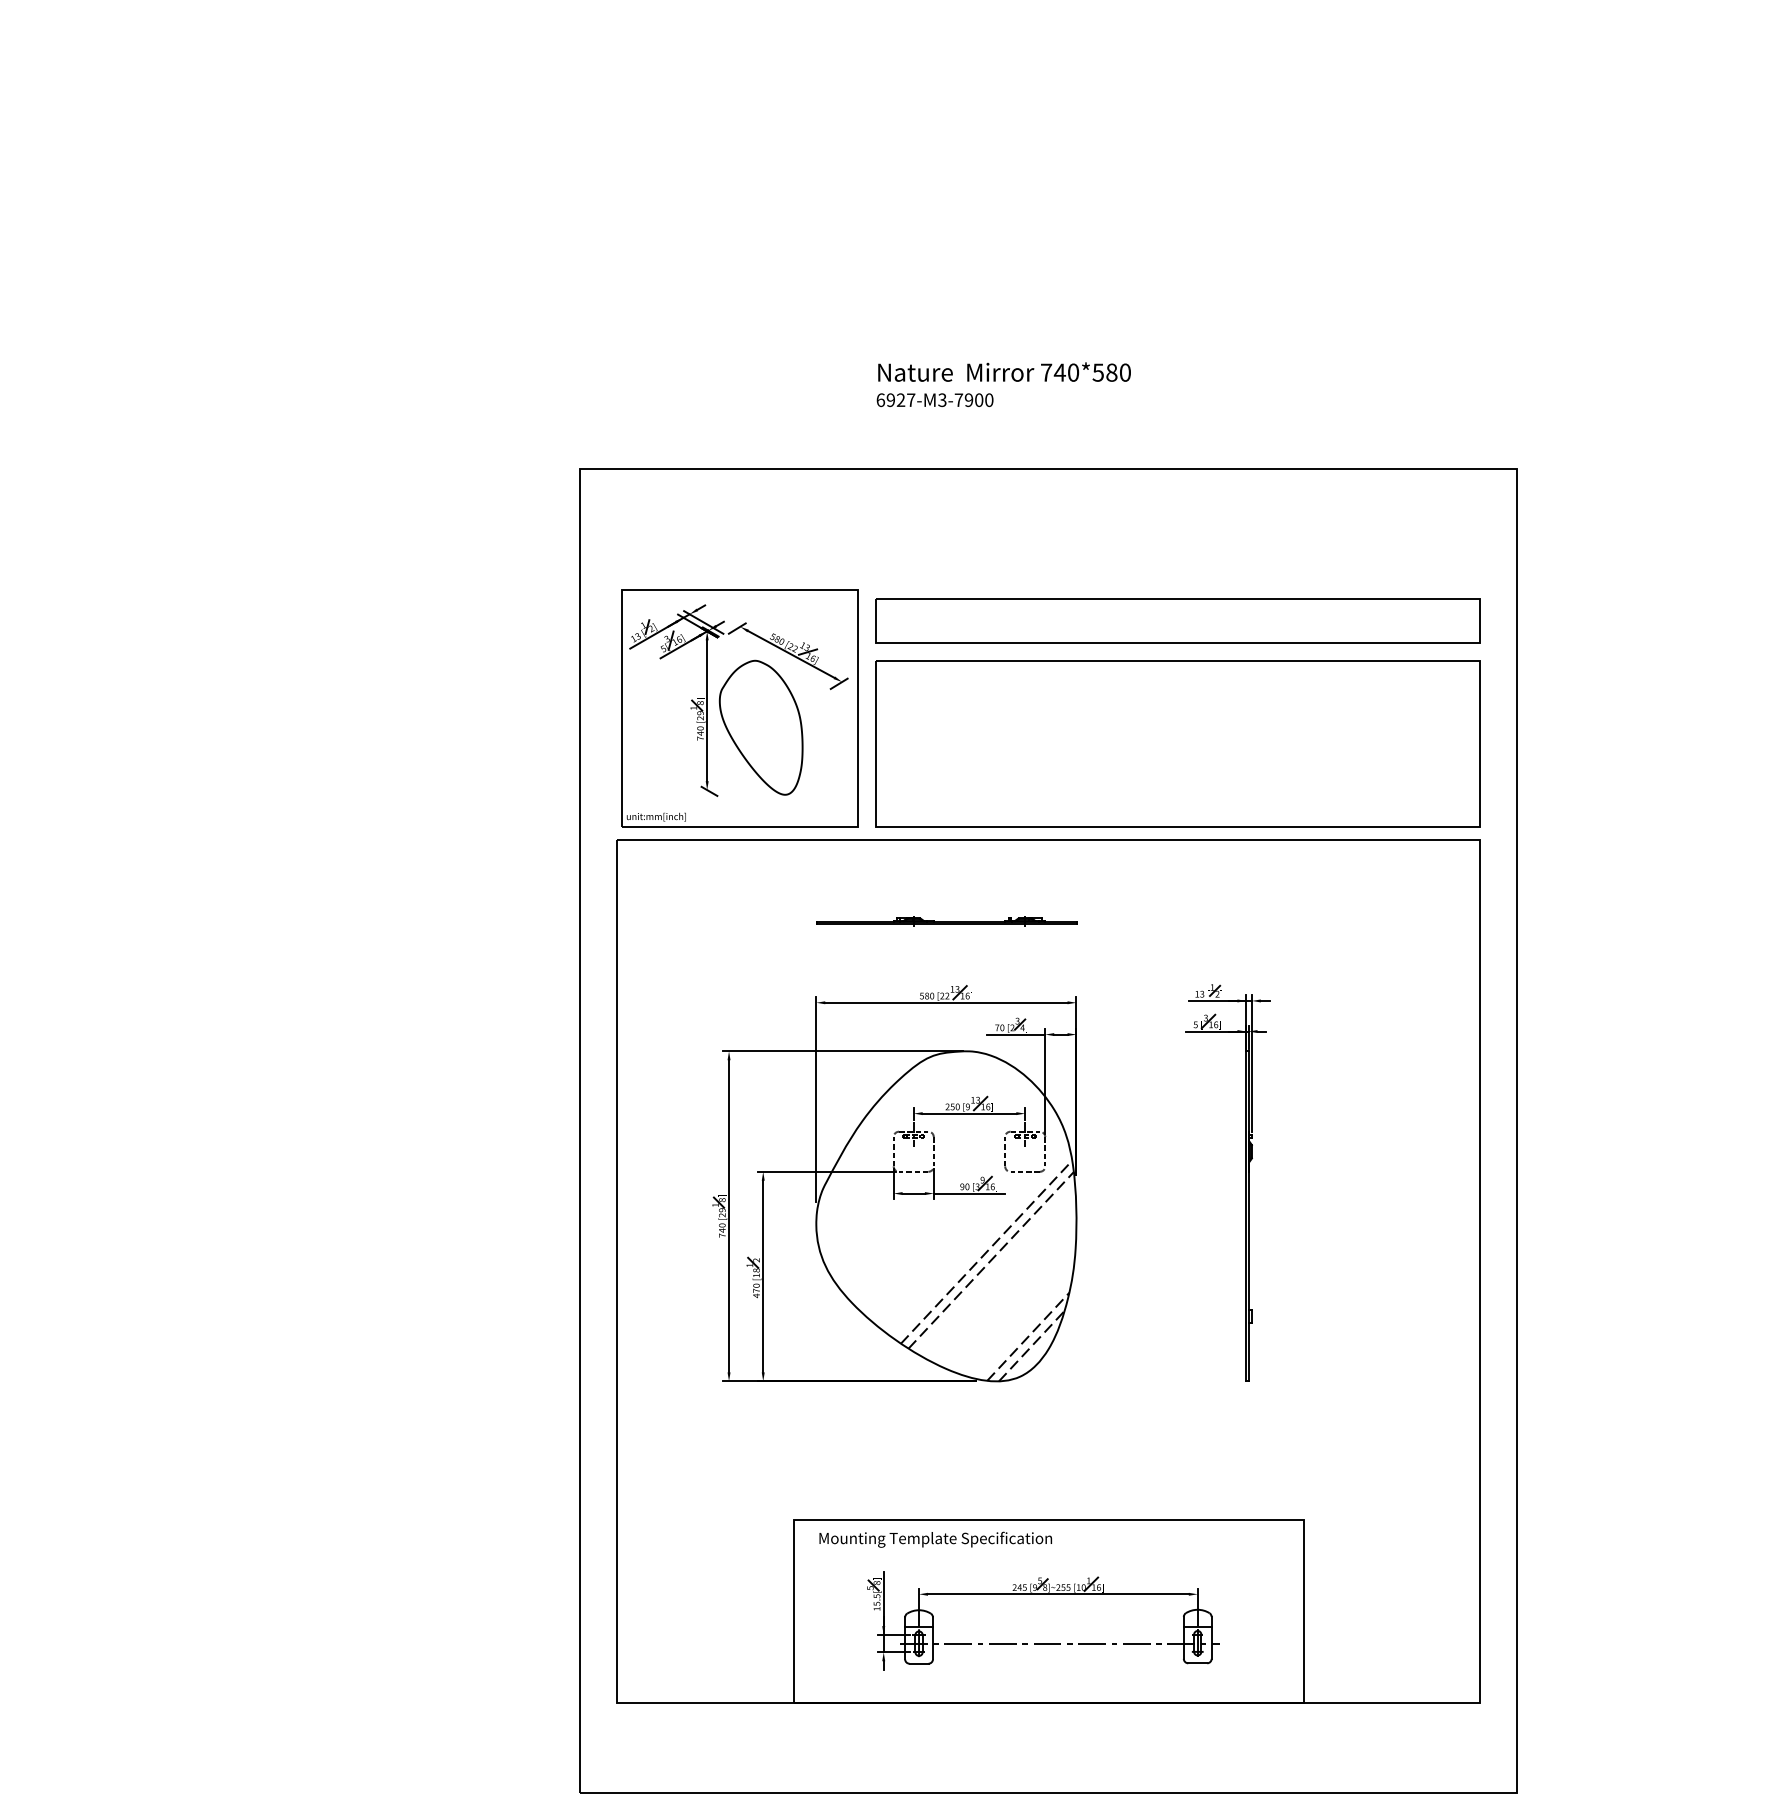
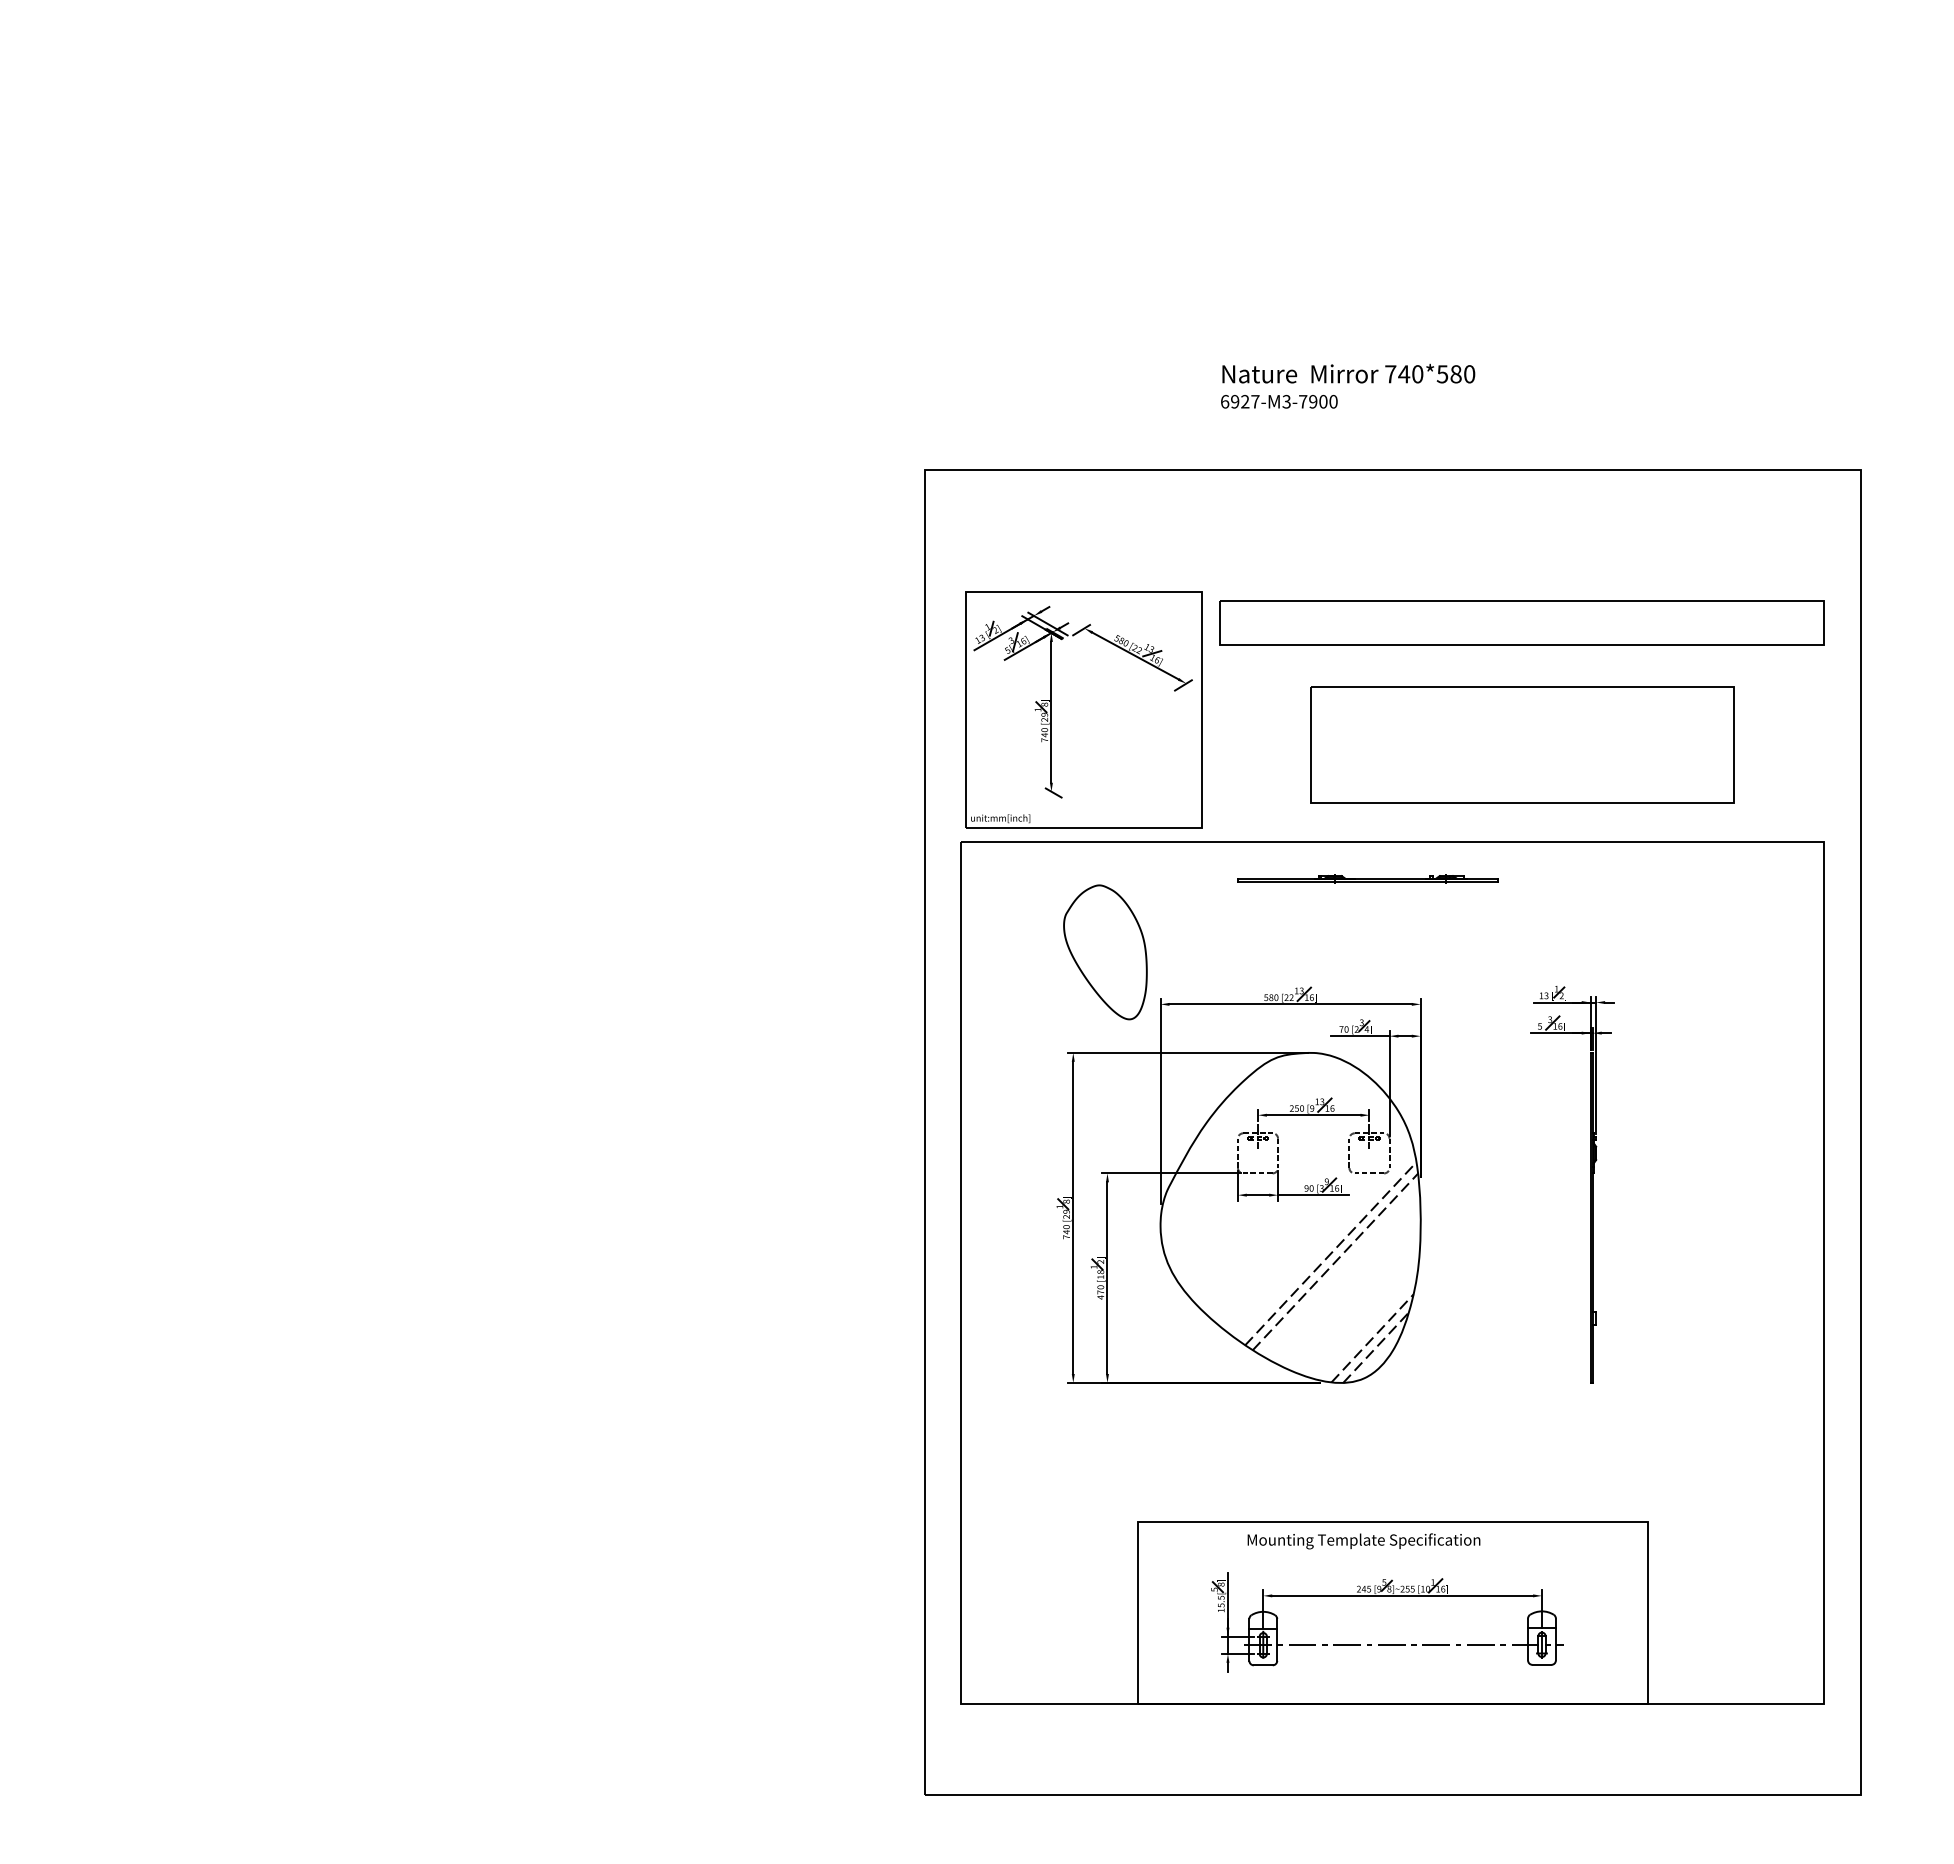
part: (761, 727) -> (1105, 952), moved
part: (1177, 742) -> (1521, 744), size x0.7
part: (946, 920) -> (1367, 878), moved
text: (935, 1539) -> (1363, 1541), moved

